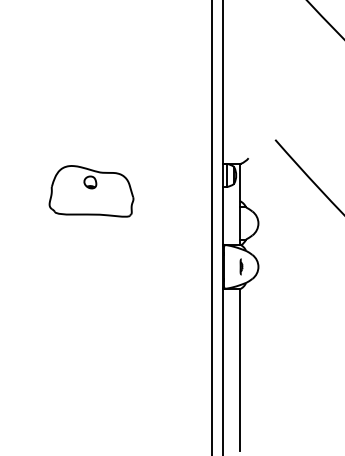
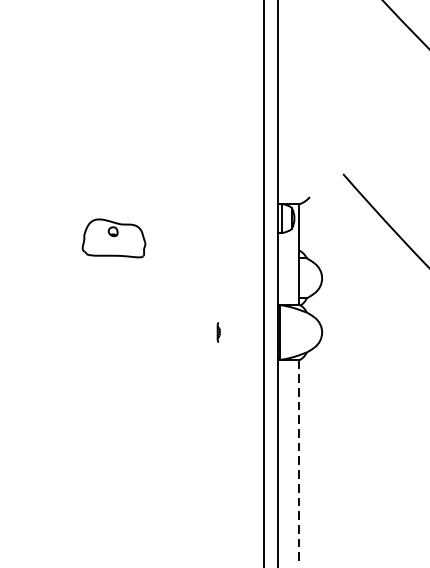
part: (91, 191) -> (114, 238), size x0.6
part: (241, 266) -> (218, 331), moved
line: (239, 370) -> (298, 461), solid -> dashed

